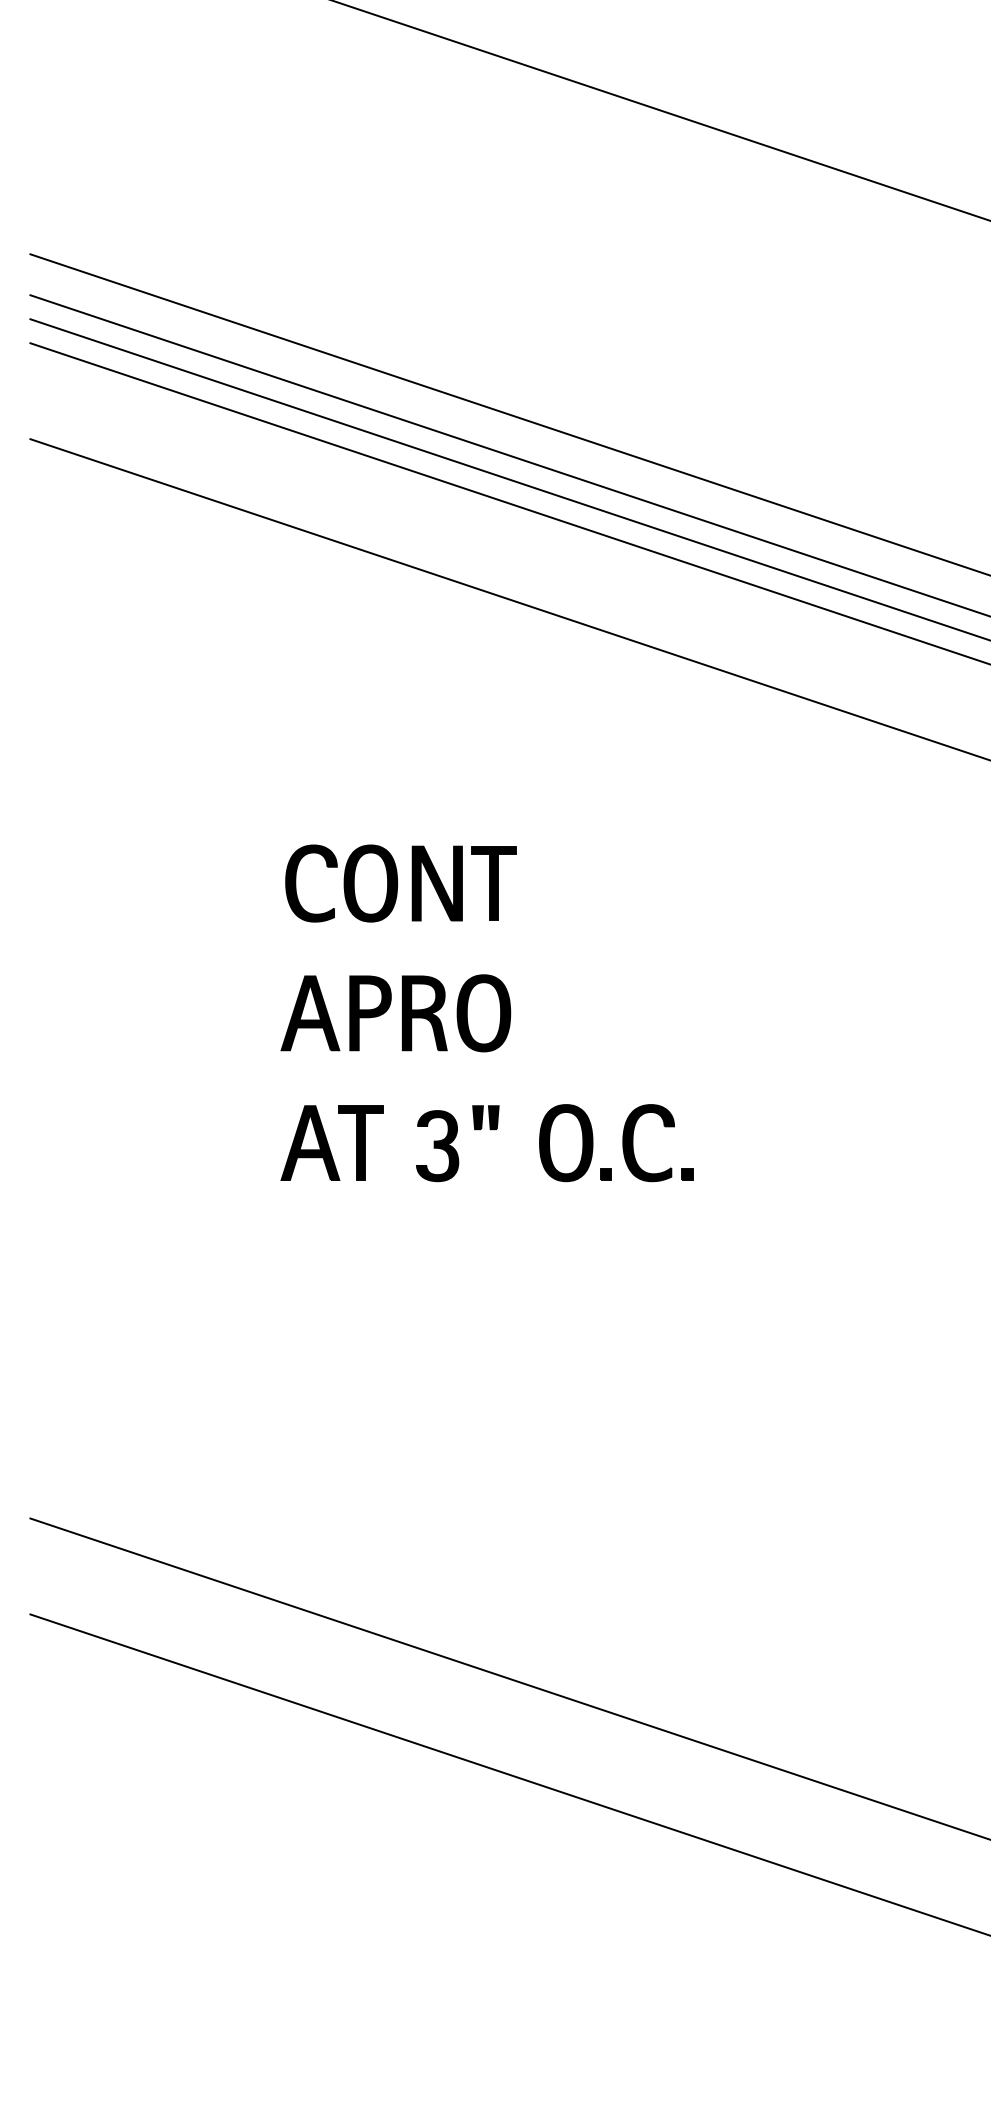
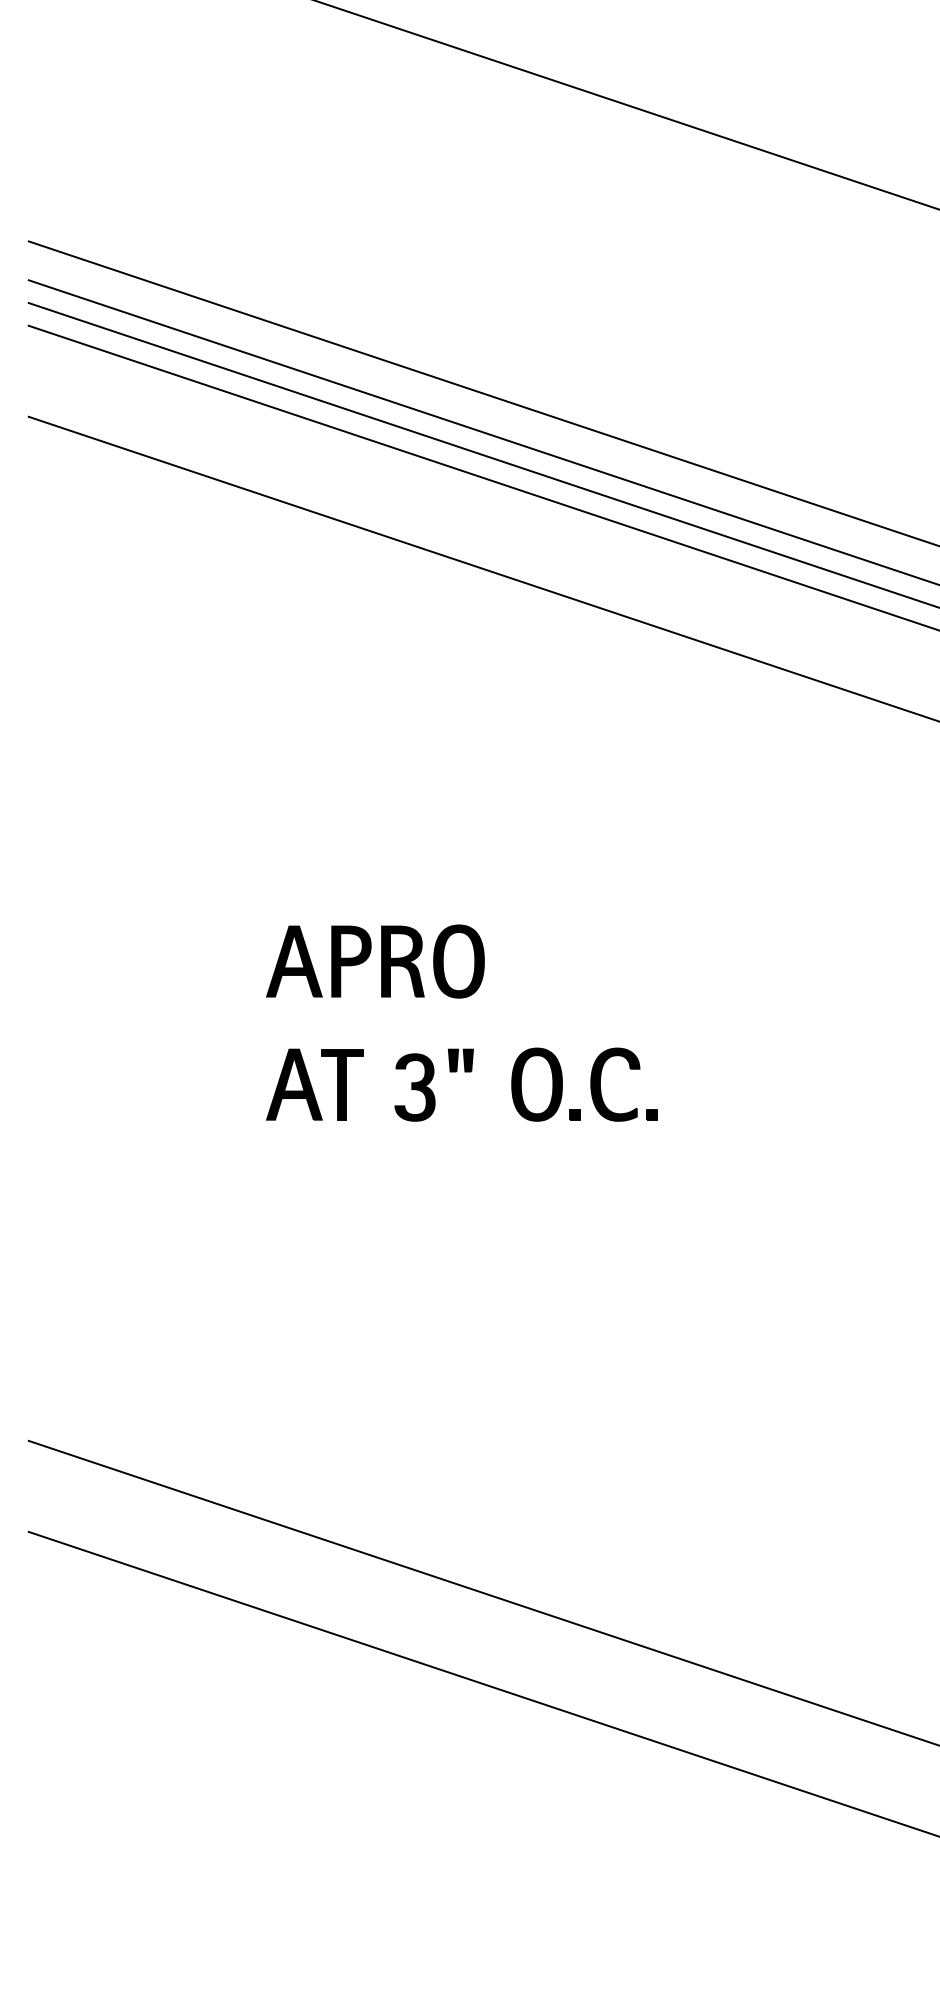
part: (400, 883) -> (379, 838), removed

